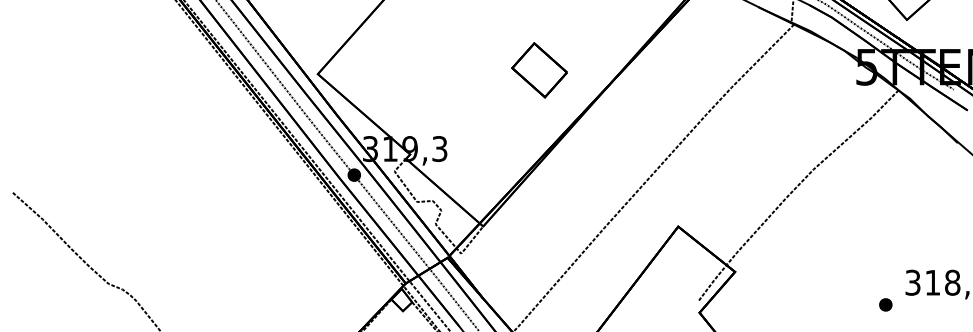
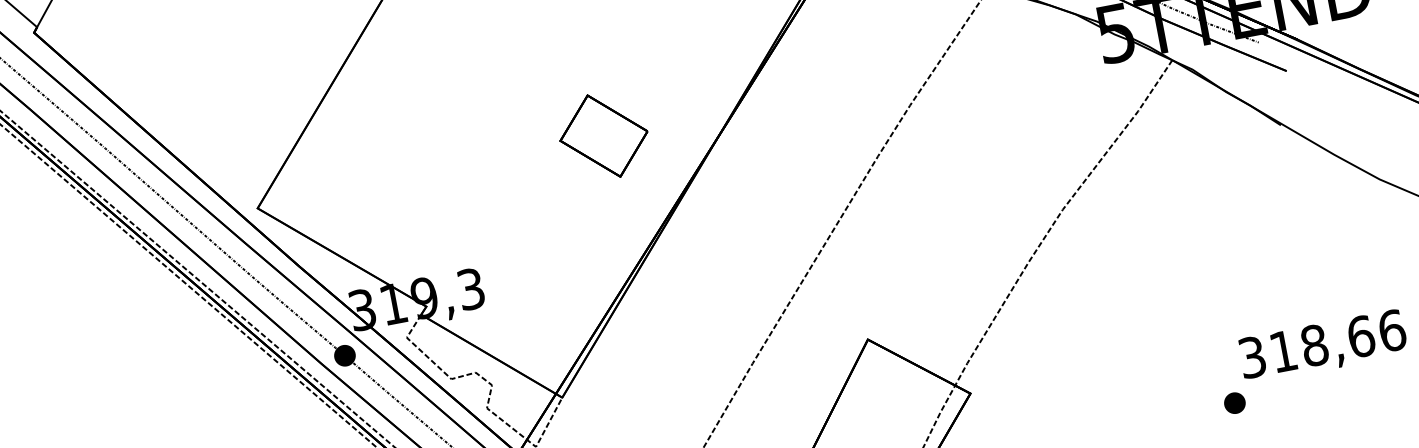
part: (885, 304) -> (1234, 402), moved

